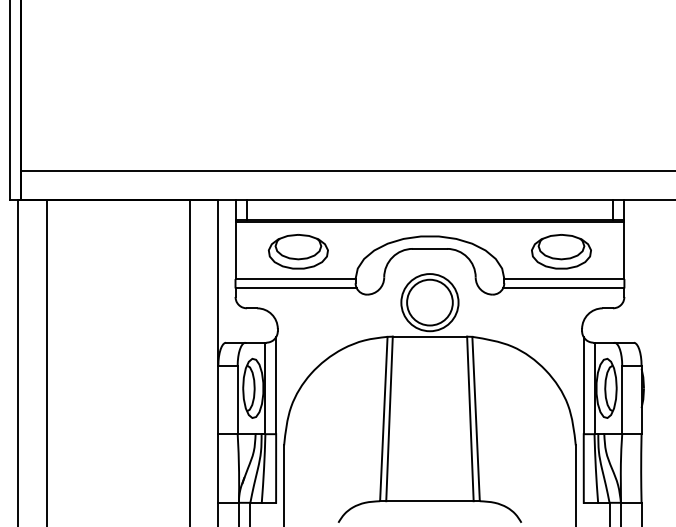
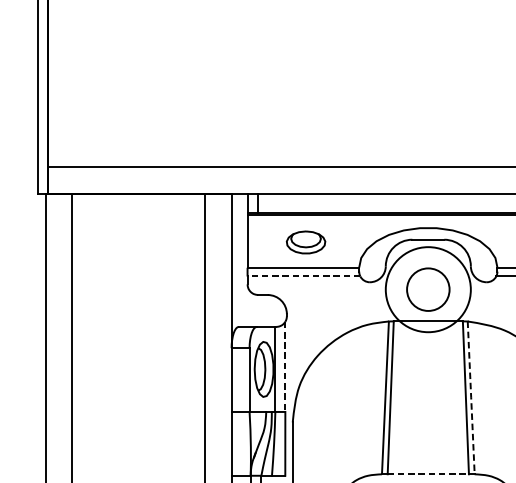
part: (298, 251) -> (306, 242), size x0.7
line: (296, 288) -> (304, 276), solid -> dashed
circle: (429, 302) -> (427, 289), size x1.6
line: (276, 385) -> (285, 366), solid -> dashed
line: (476, 419) -> (471, 398), solid -> dashed
line: (429, 501) -> (427, 474), solid -> dashed

